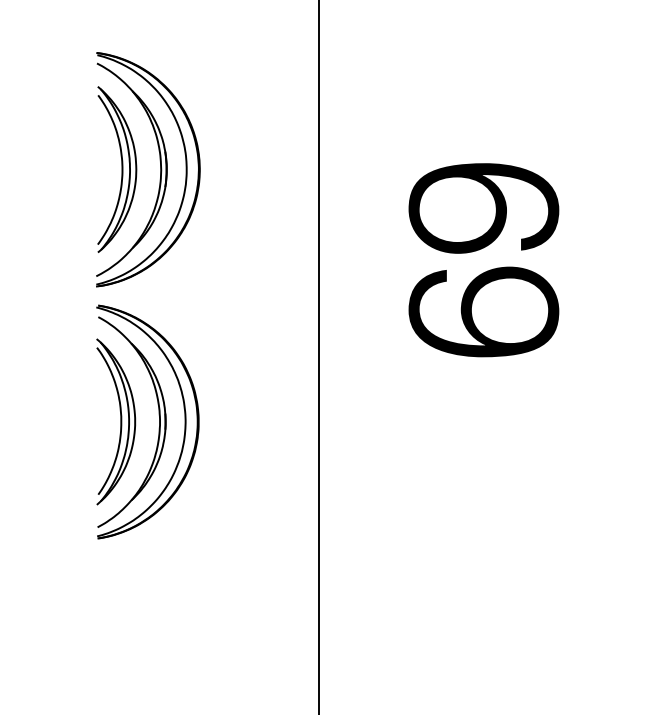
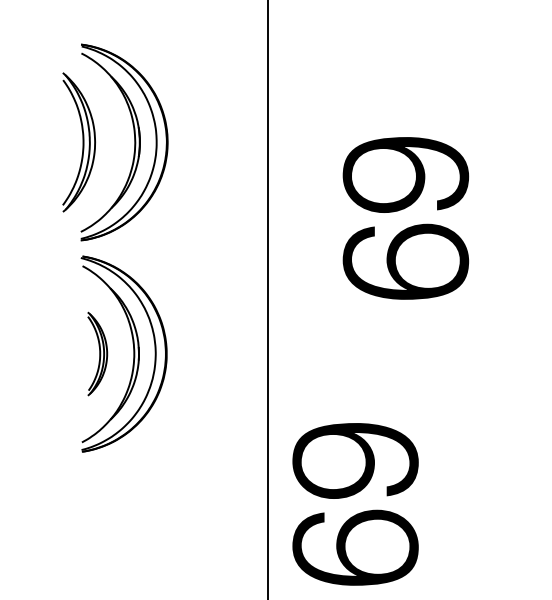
part: (117, 169) -> (79, 142), moved
part: (116, 421) -> (97, 353), size x0.6
part: (419, 591) -> (351, 496), added

